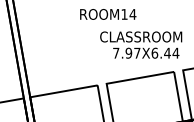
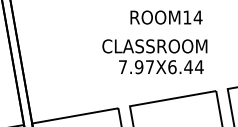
text: (108, 14) -> (166, 17), moved
text: (141, 44) -> (155, 55), moved

